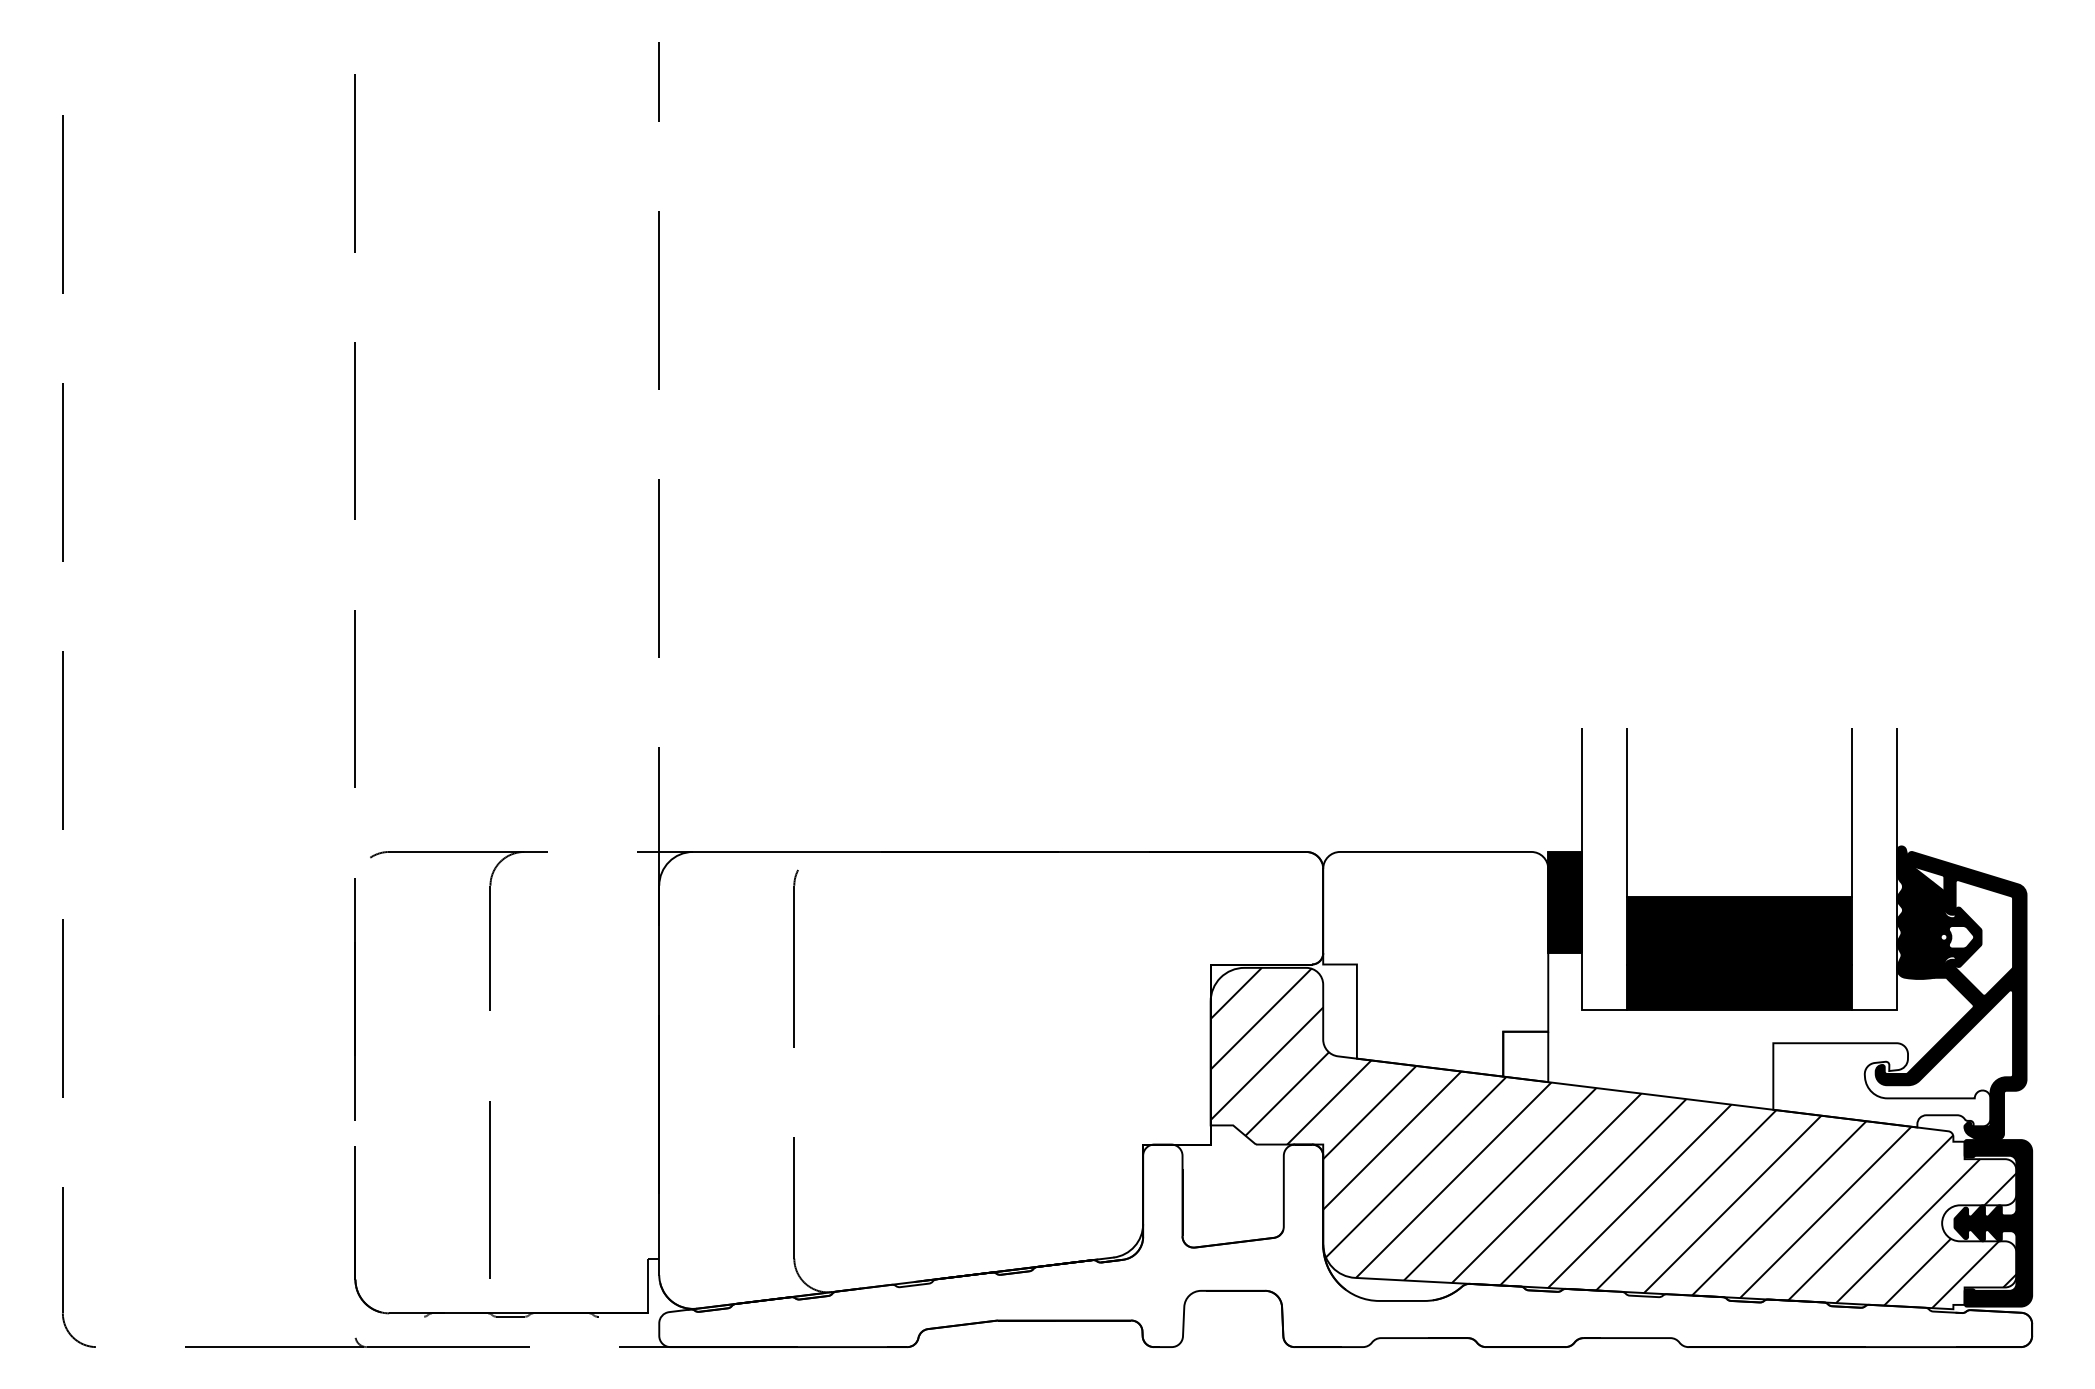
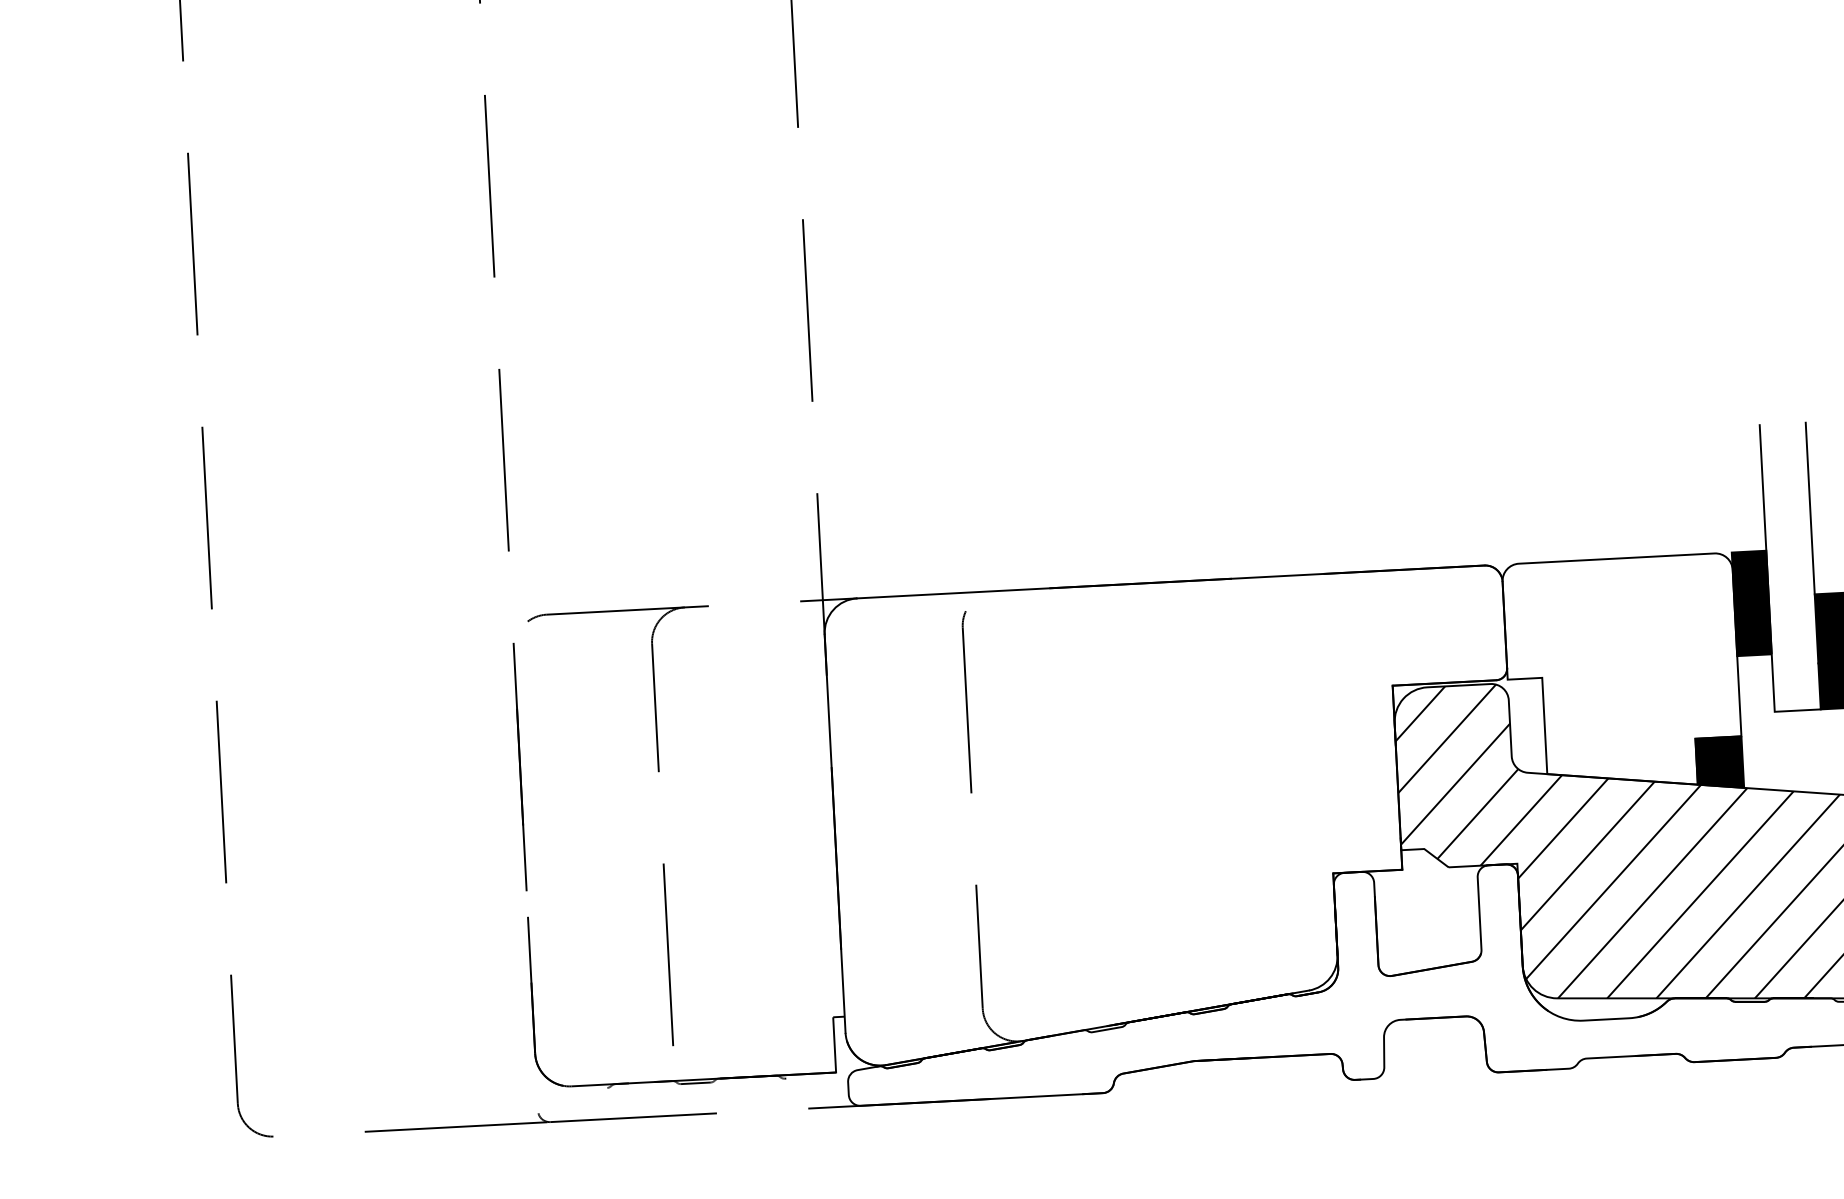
fill: (1525, 1056) -> (1719, 762), added

